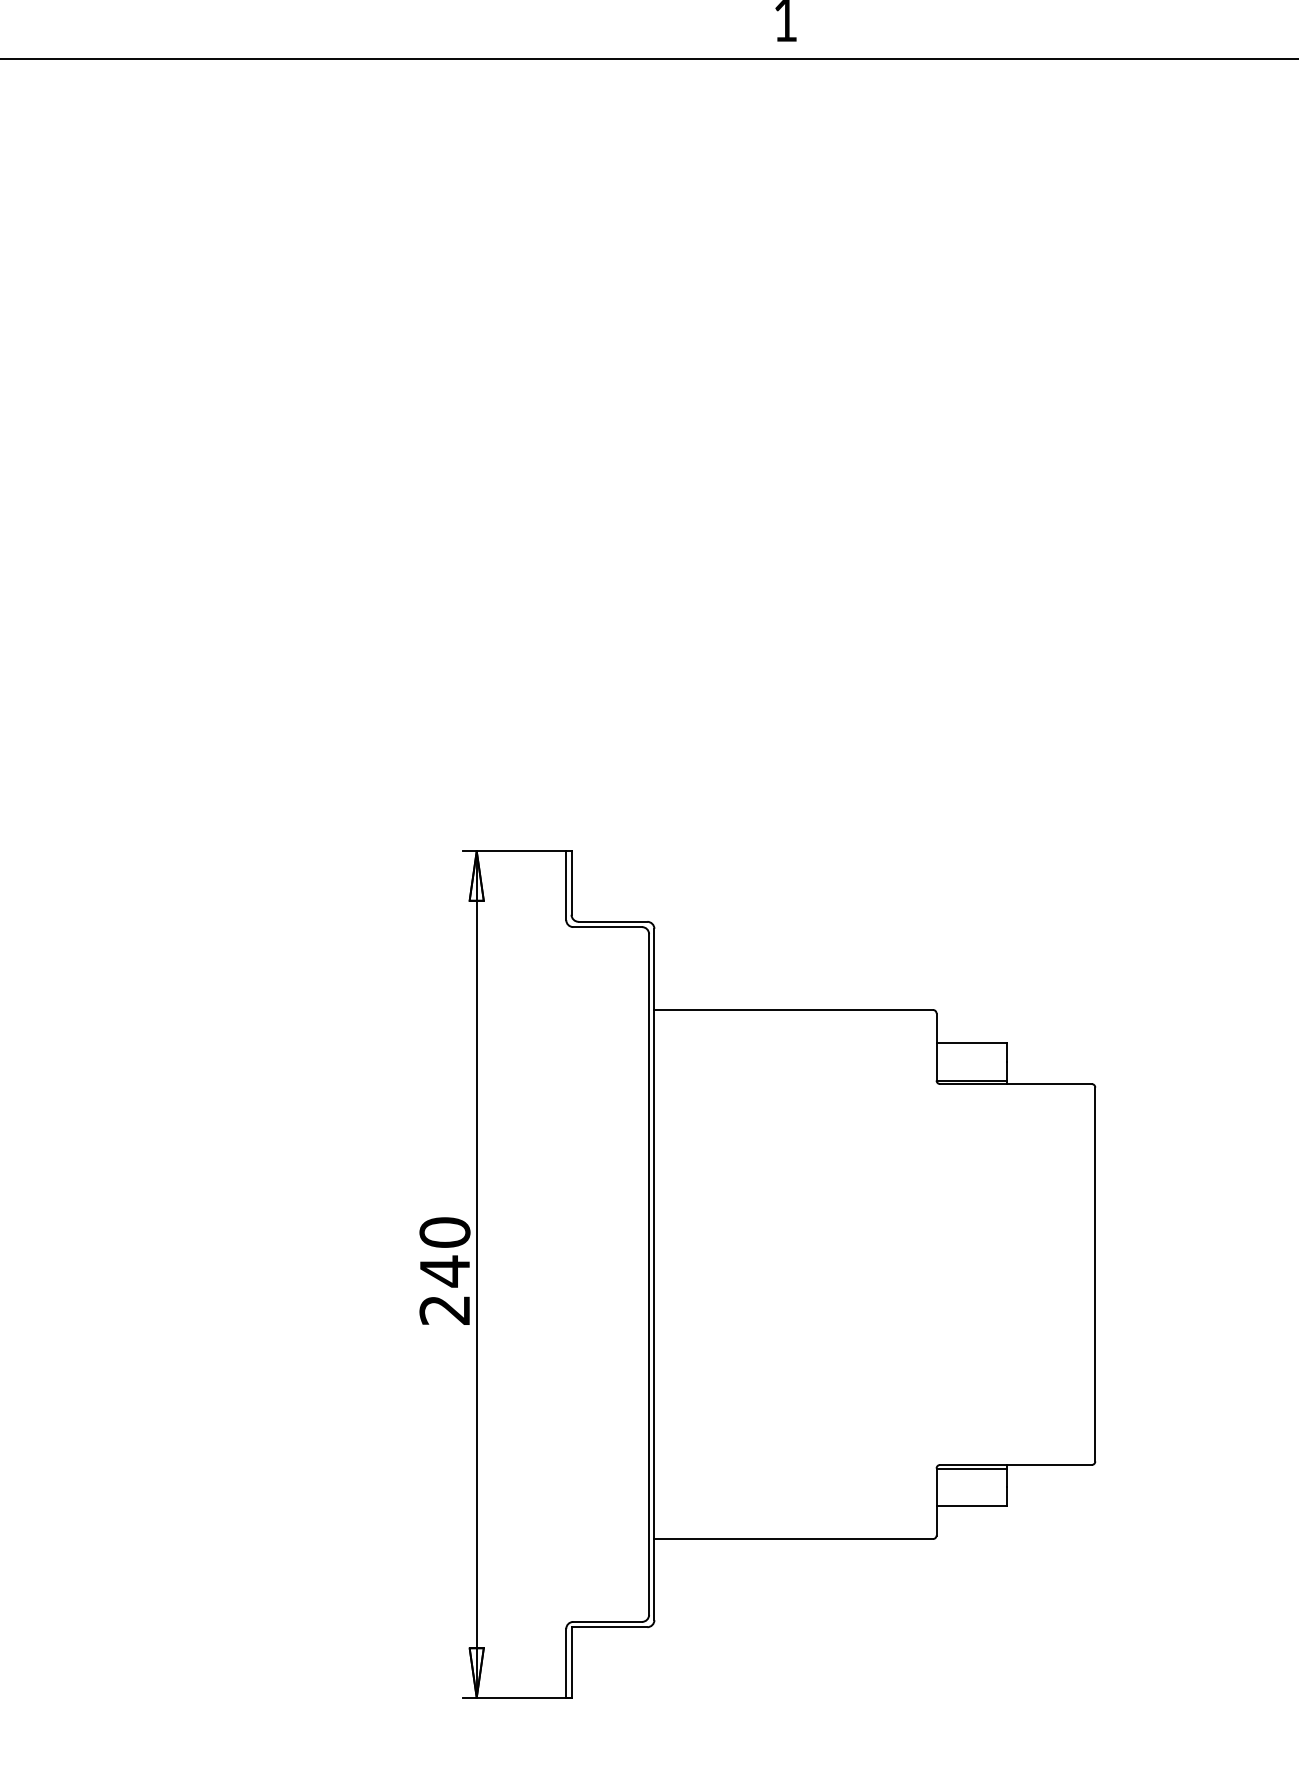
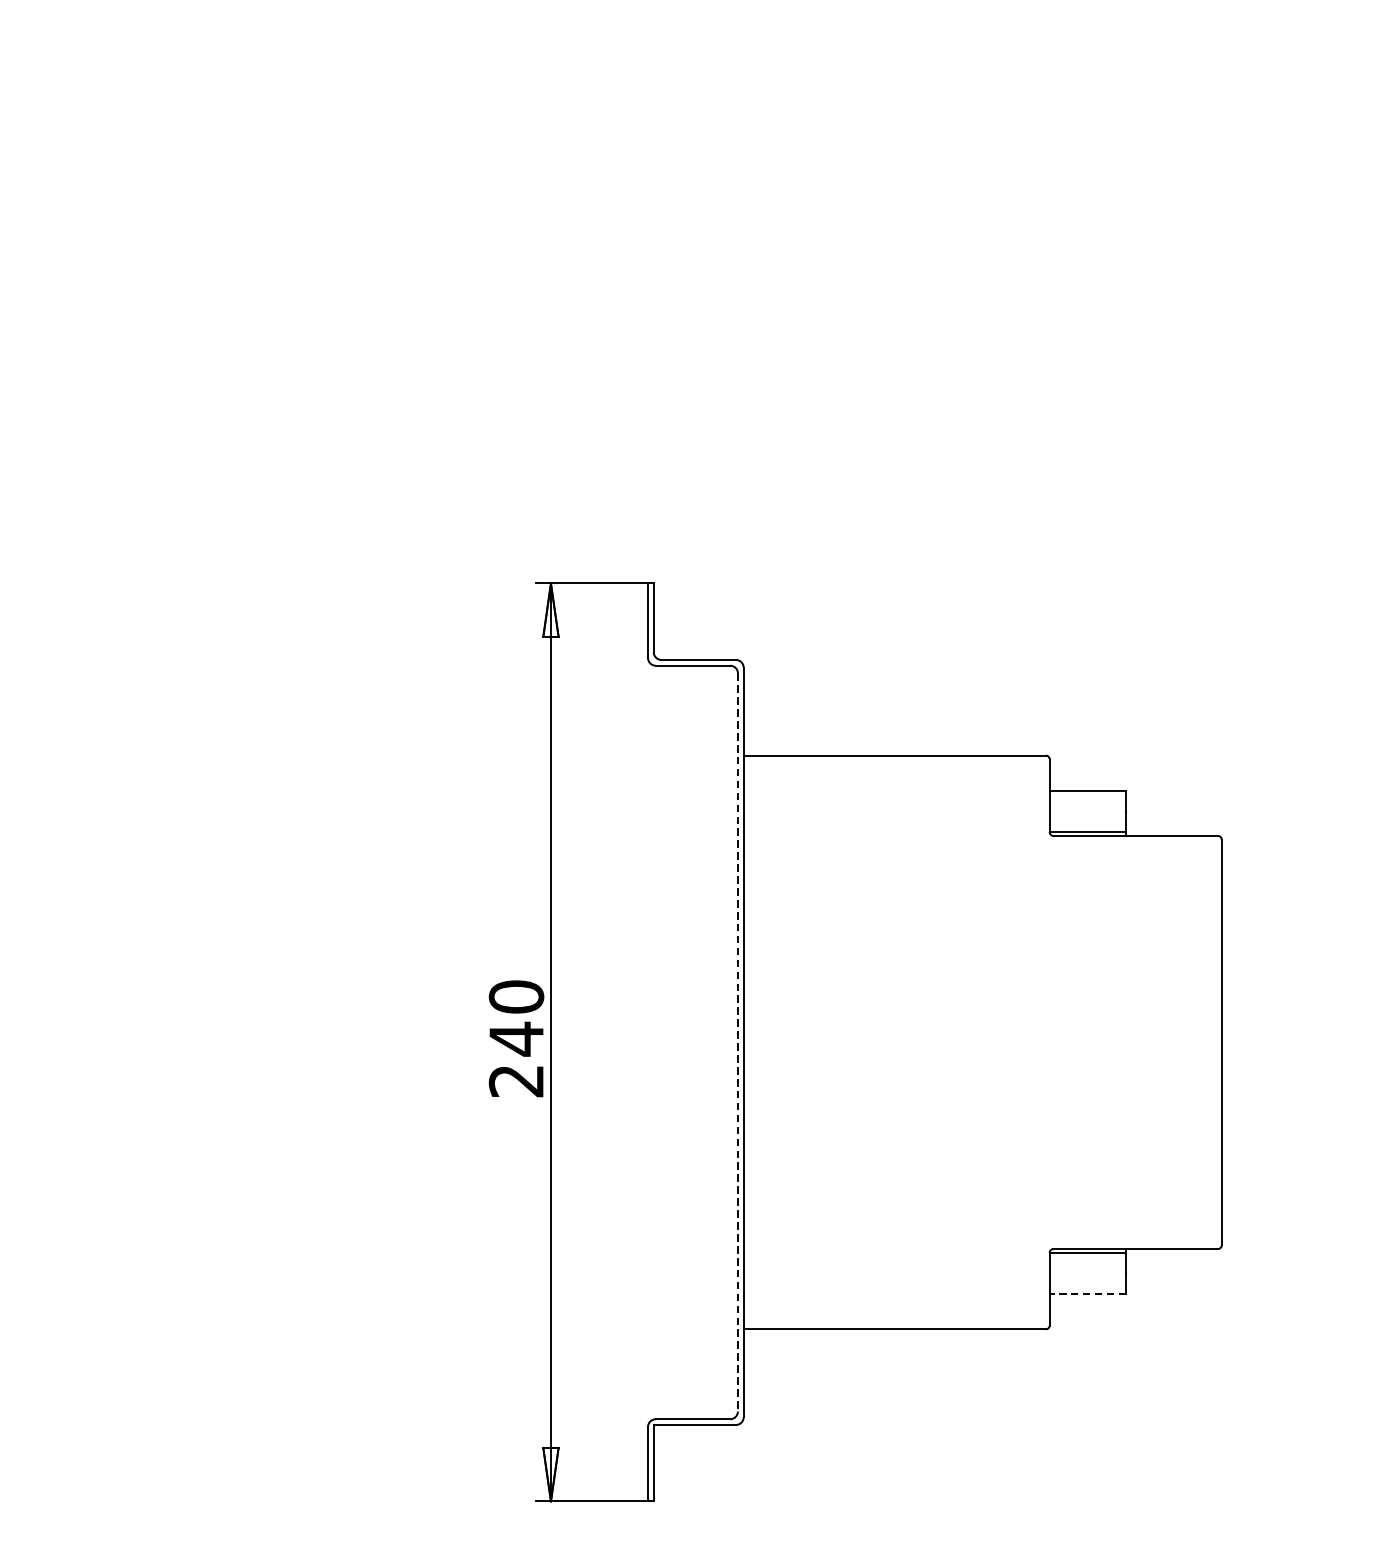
line: (649, 1275) -> (738, 1043), solid -> dashed
line: (971, 1506) -> (1087, 1294), solid -> dashed

